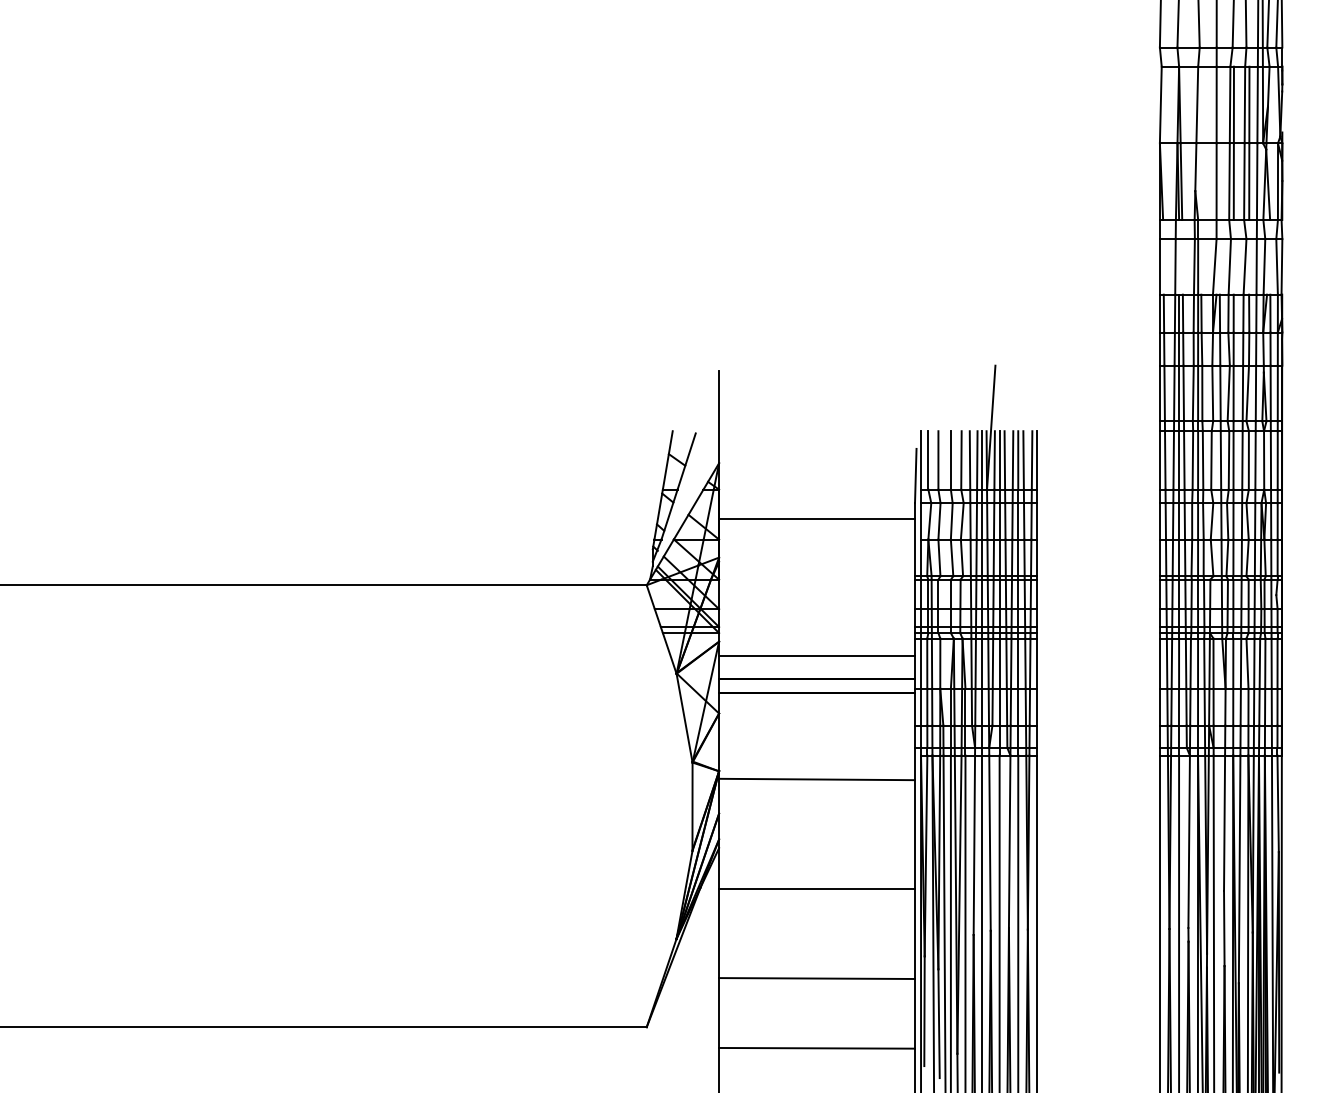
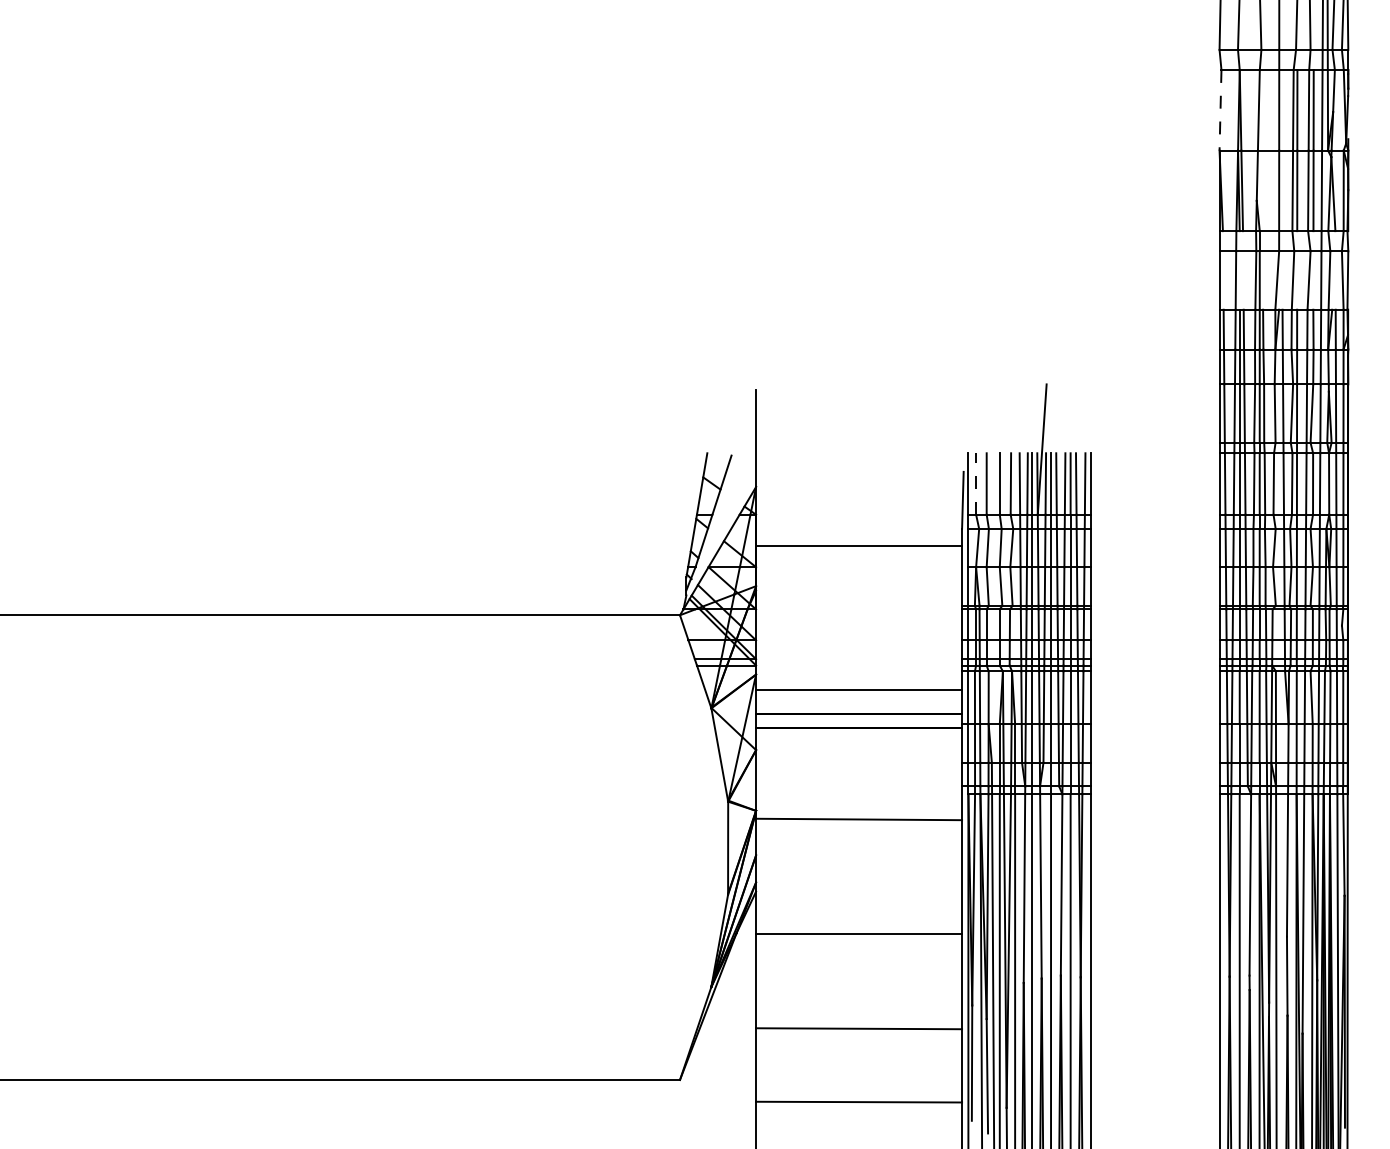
line: (1160, 105) -> (1220, 110), solid -> dashed
line: (928, 460) -> (976, 484), solid -> dashed

